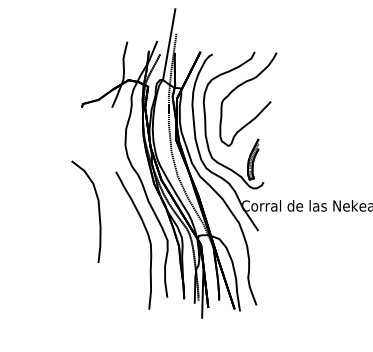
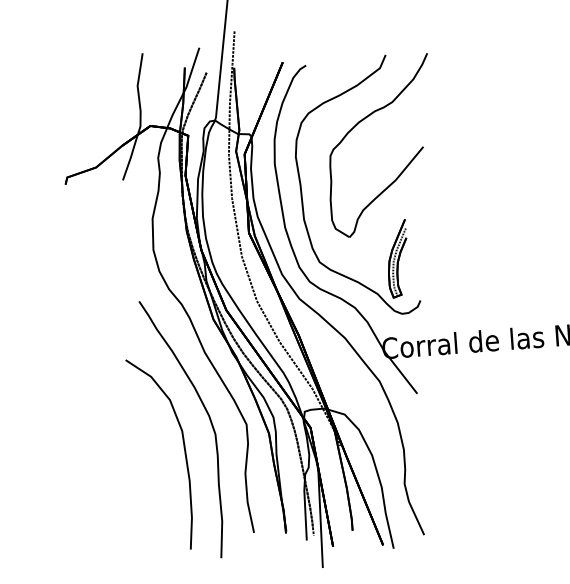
part: (98, 211) -> (183, 451), moved

